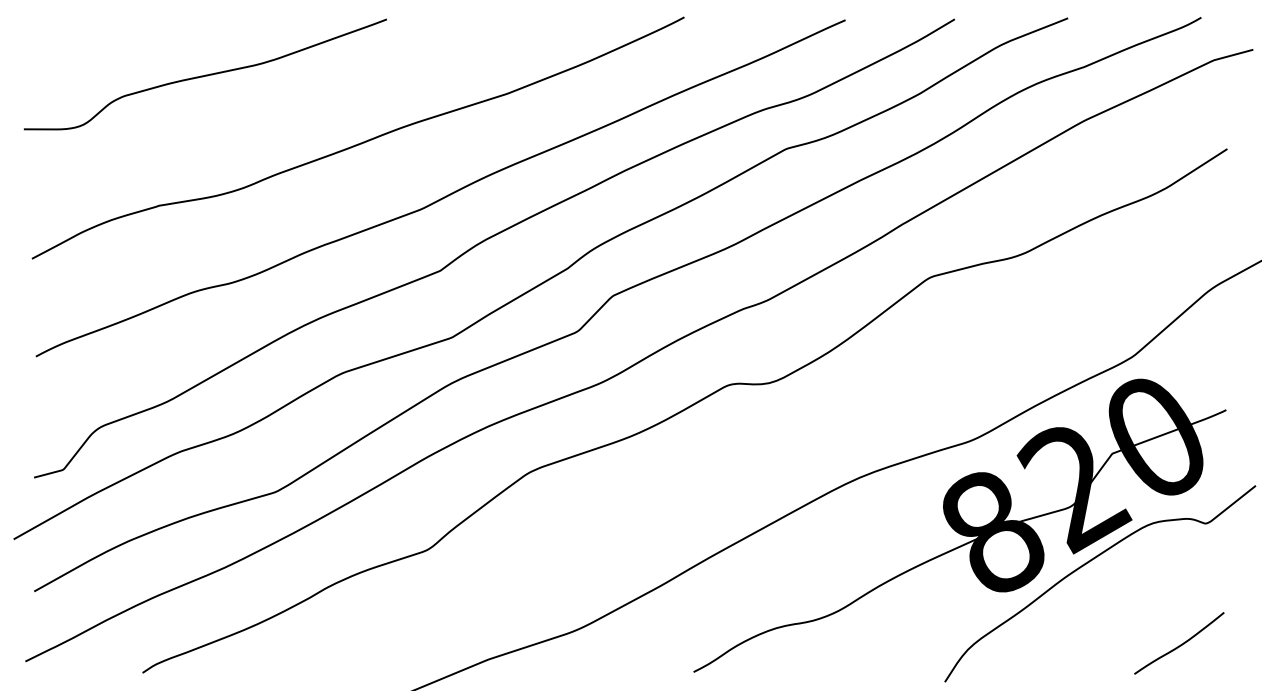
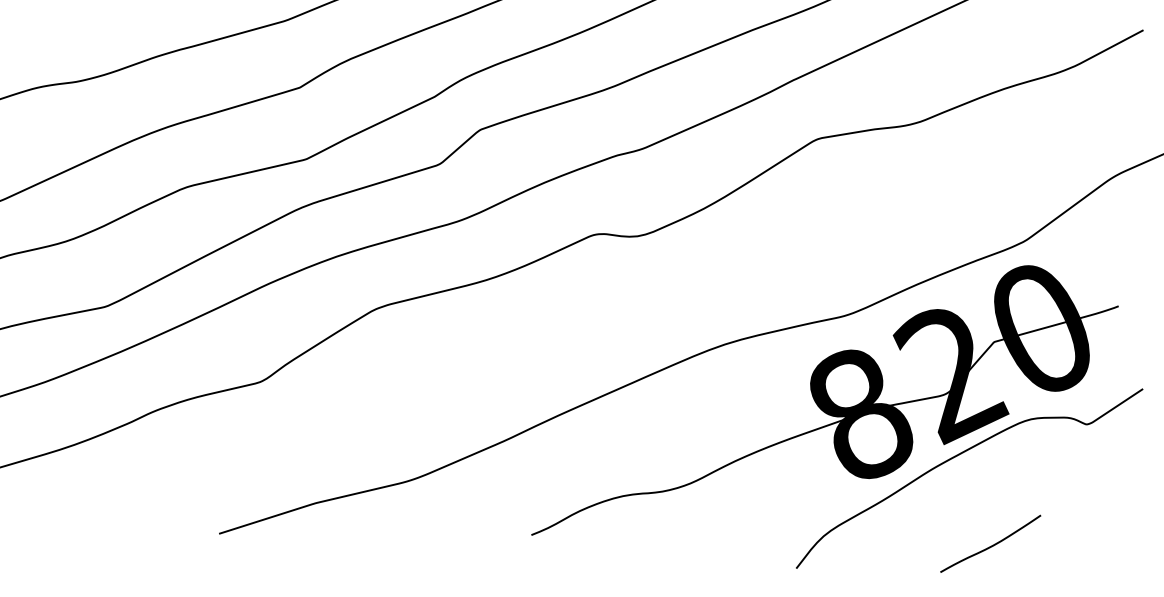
curve: (1180, 644) -> (991, 545), moved

